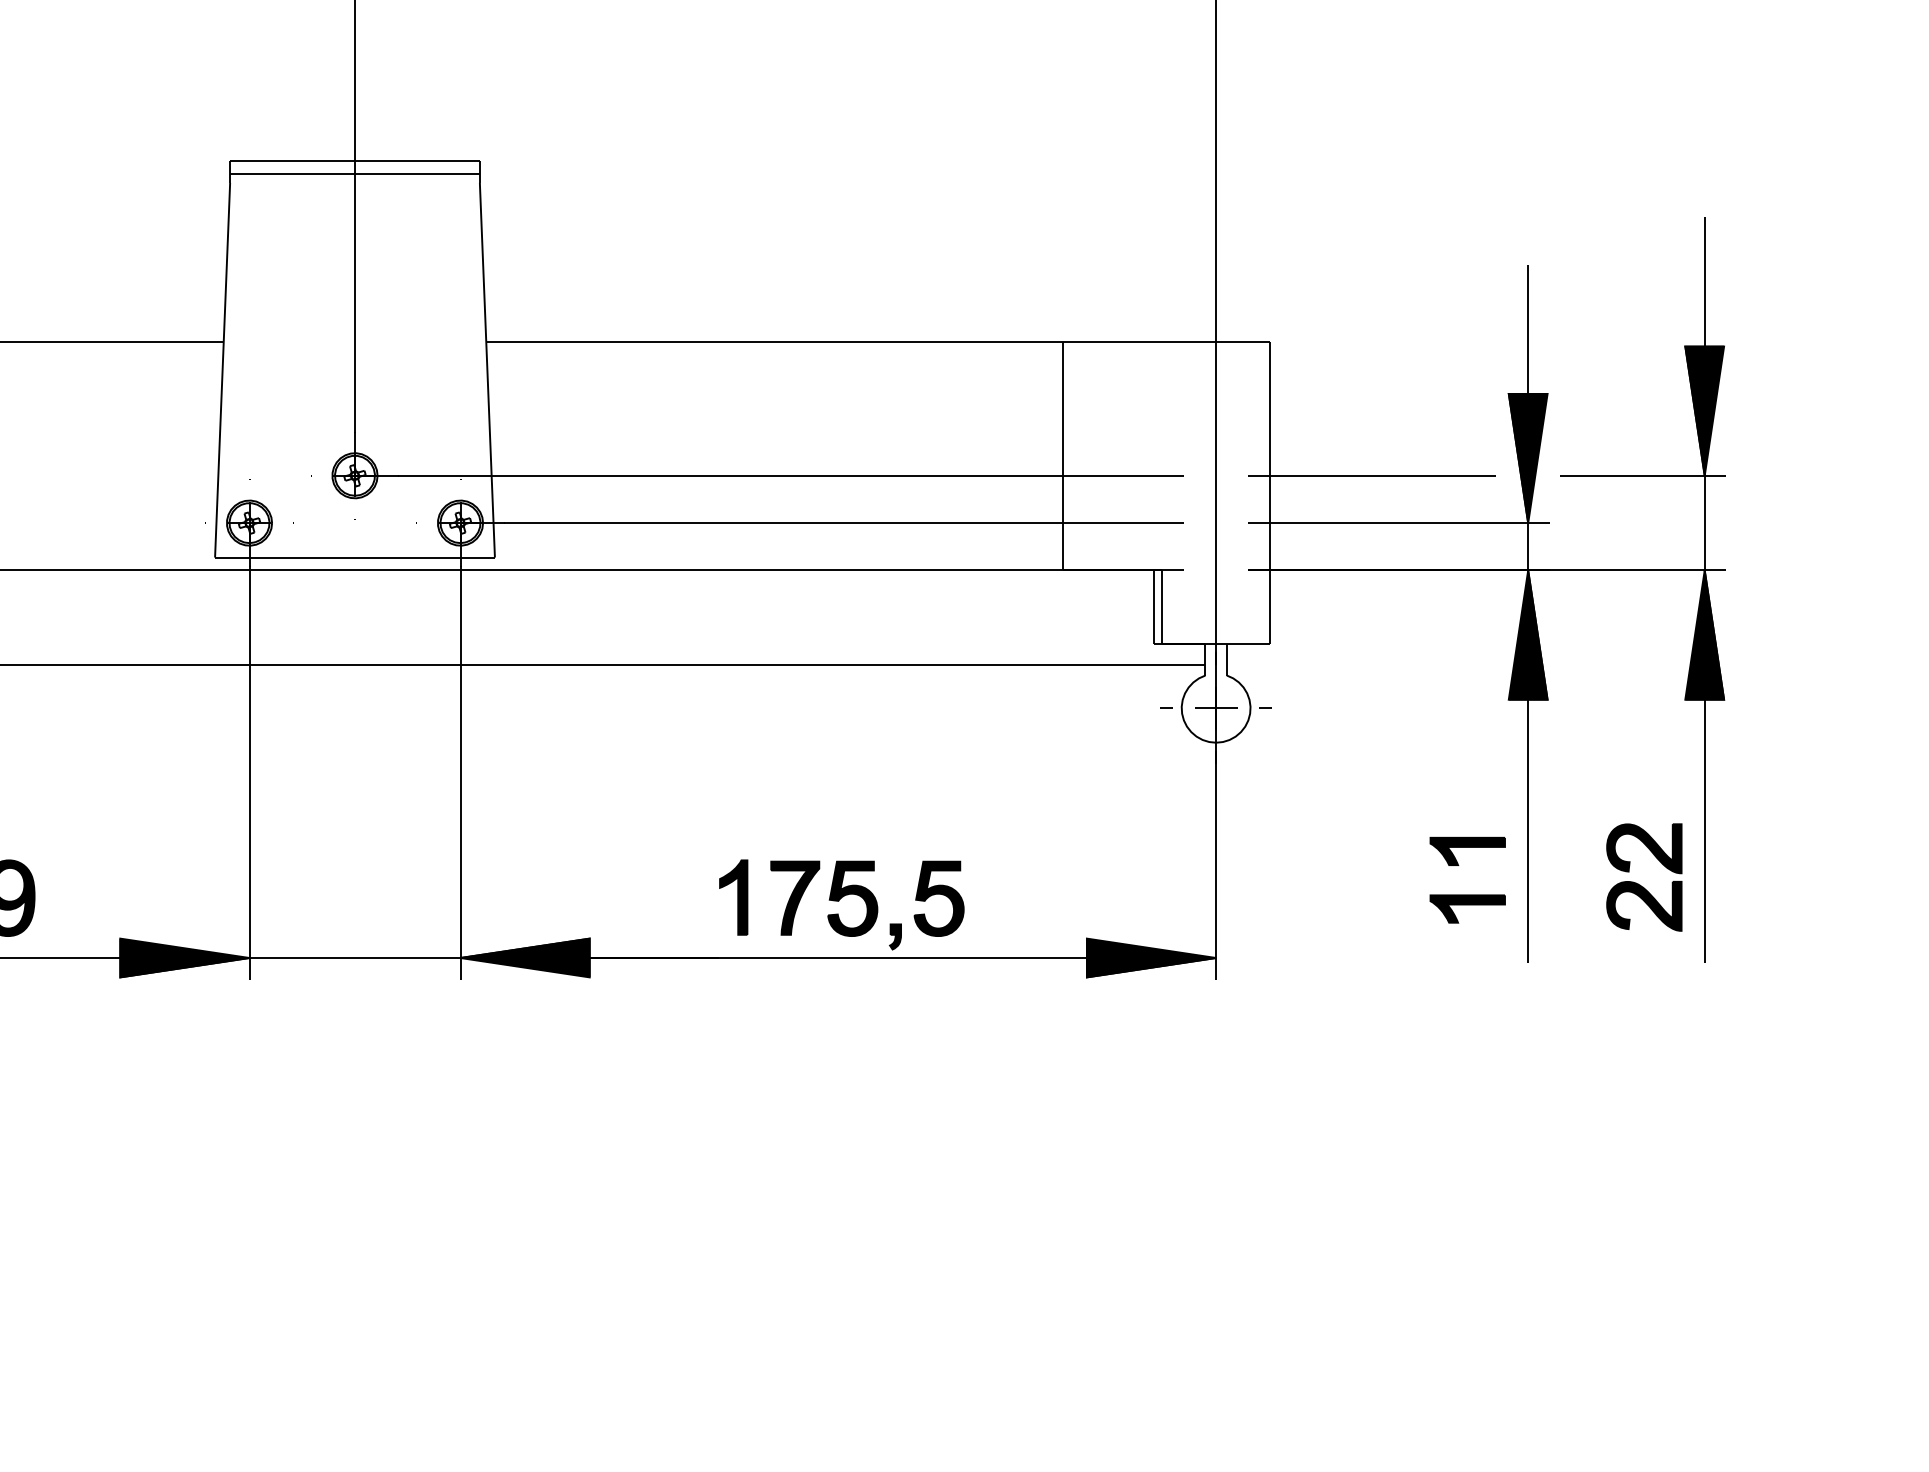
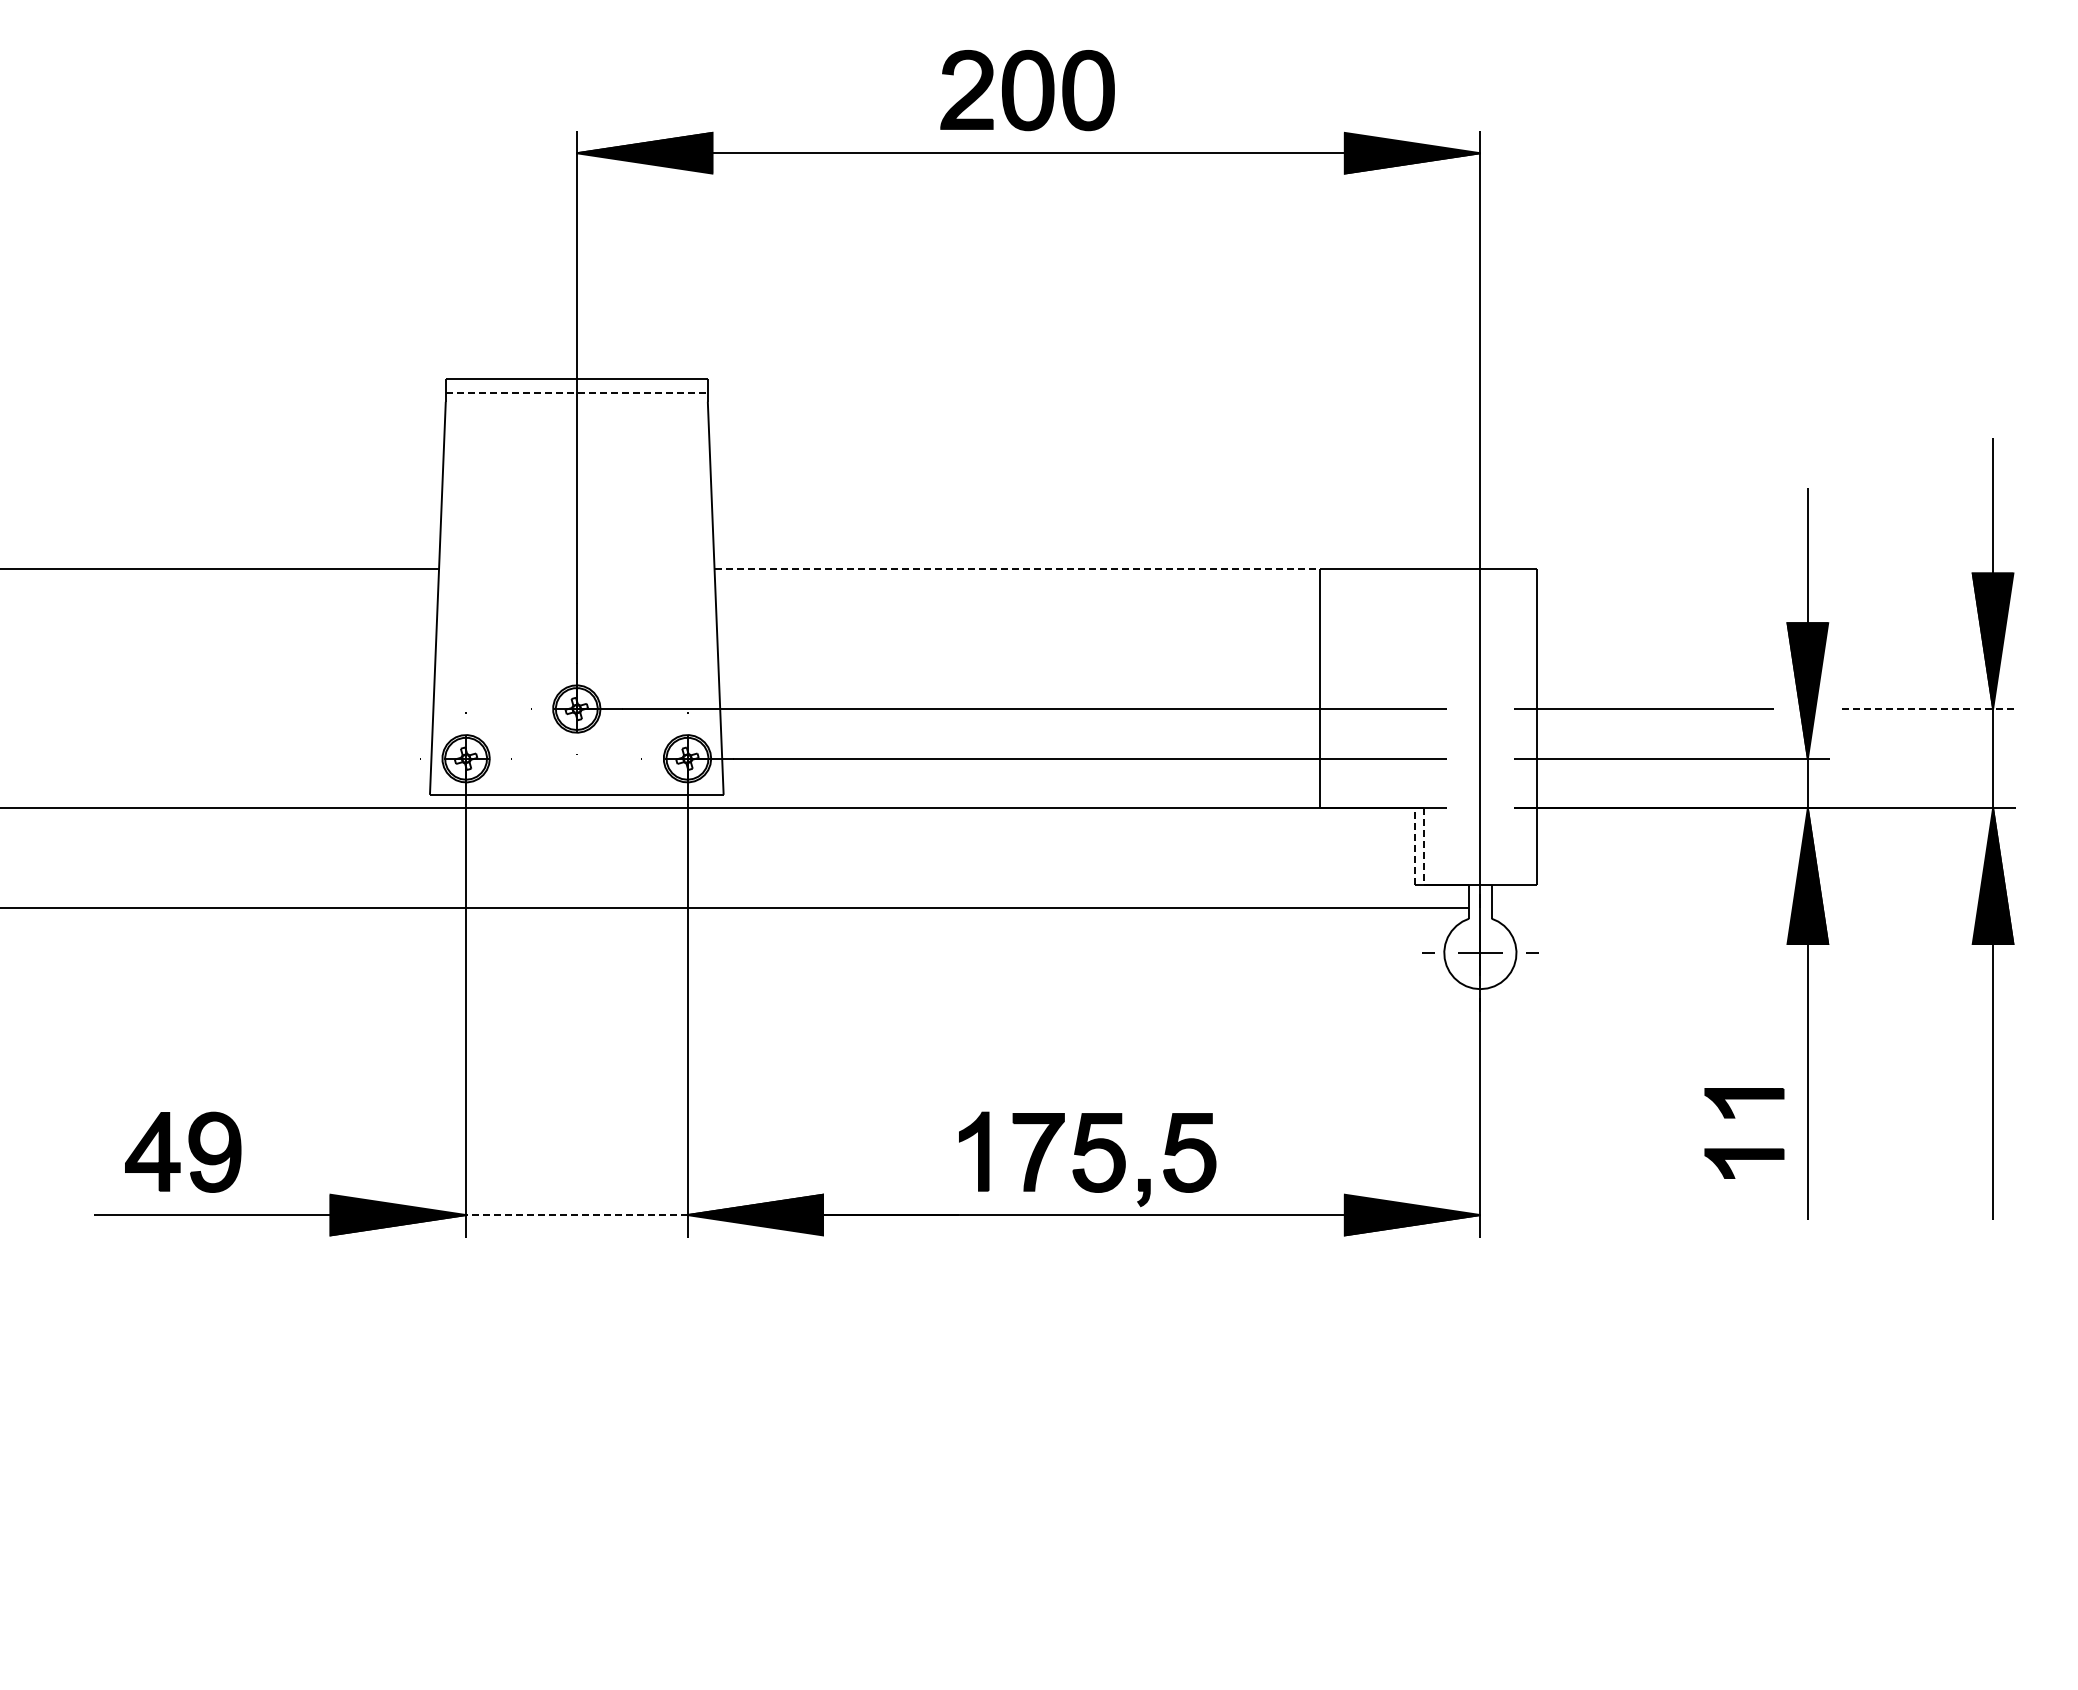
line: (355, 174) -> (577, 392), solid -> dashed
line: (774, 341) -> (1017, 568), solid -> dashed
line: (1643, 476) -> (1928, 709), solid -> dashed
line: (1153, 606) -> (1414, 846), solid -> dashed
line: (1161, 607) -> (1423, 847), solid -> dashed
part: (1641, 885) -> (1926, 1138), removed
line: (354, 958) -> (576, 1215), solid -> dashed

